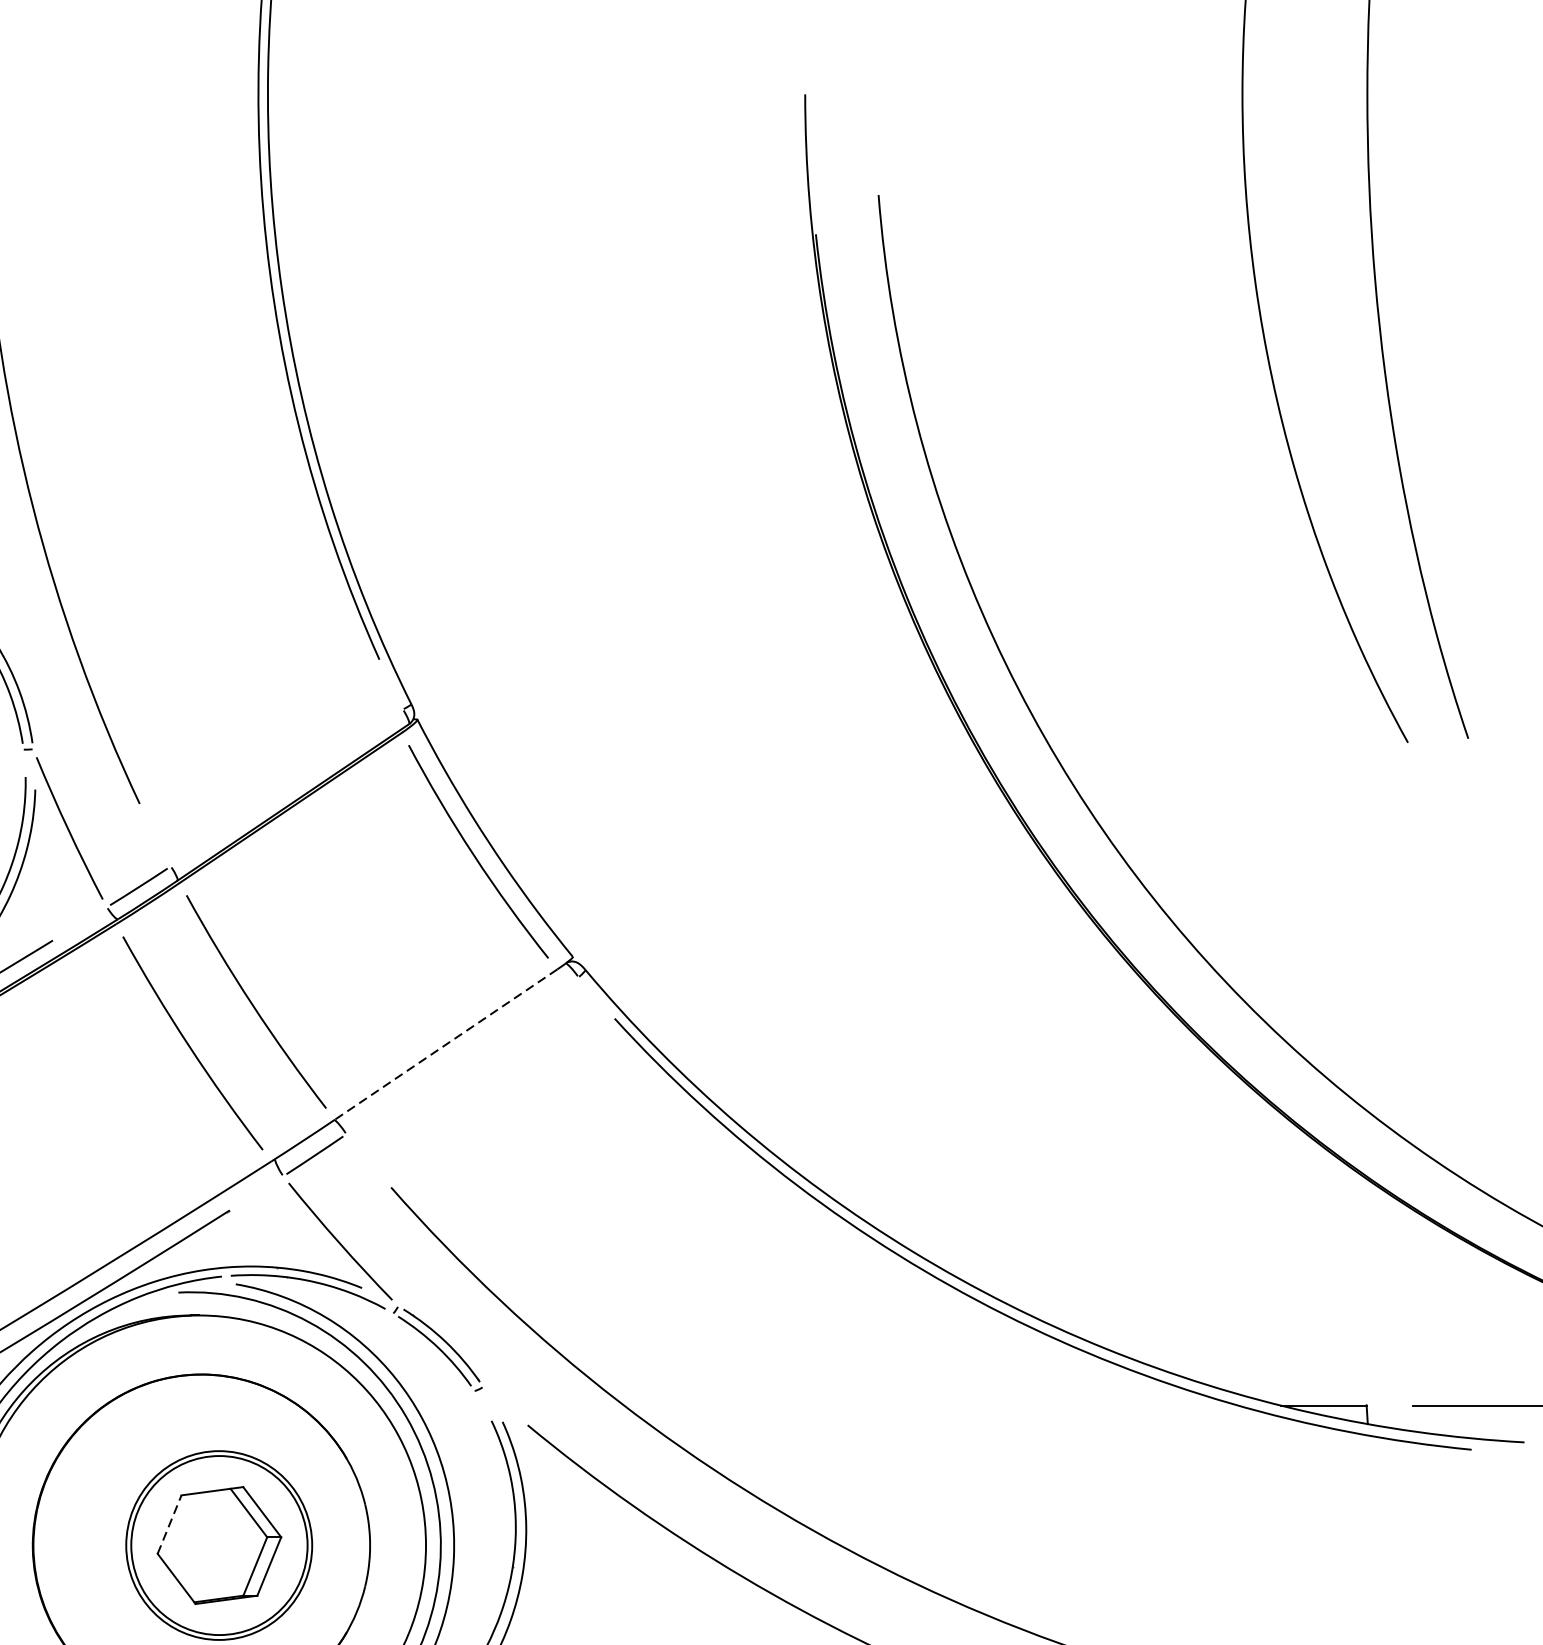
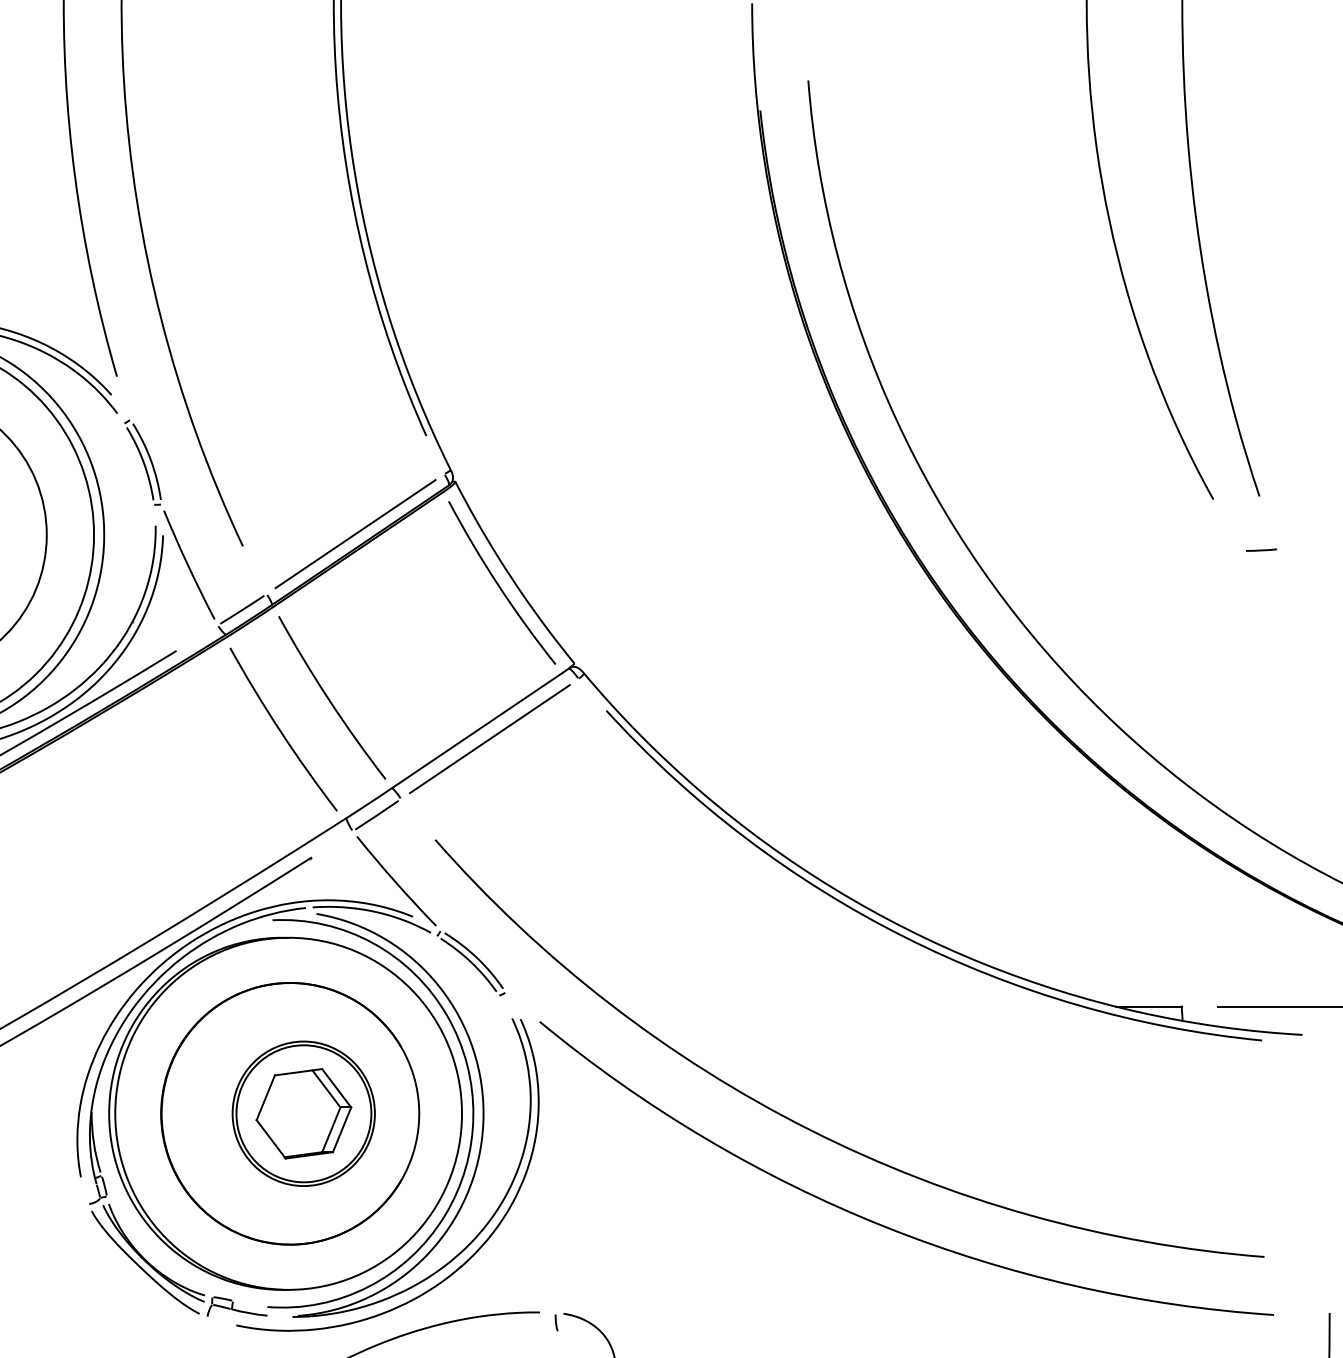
line: (286, 788) -> (355, 534), added
line: (1470, 808) -> (1261, 549), added
line: (446, 1044) -> (477, 730), dashed -> solid
line: (461, 1056) -> (489, 739), added
line: (169, 1524) -> (265, 1097), dashed -> solid

